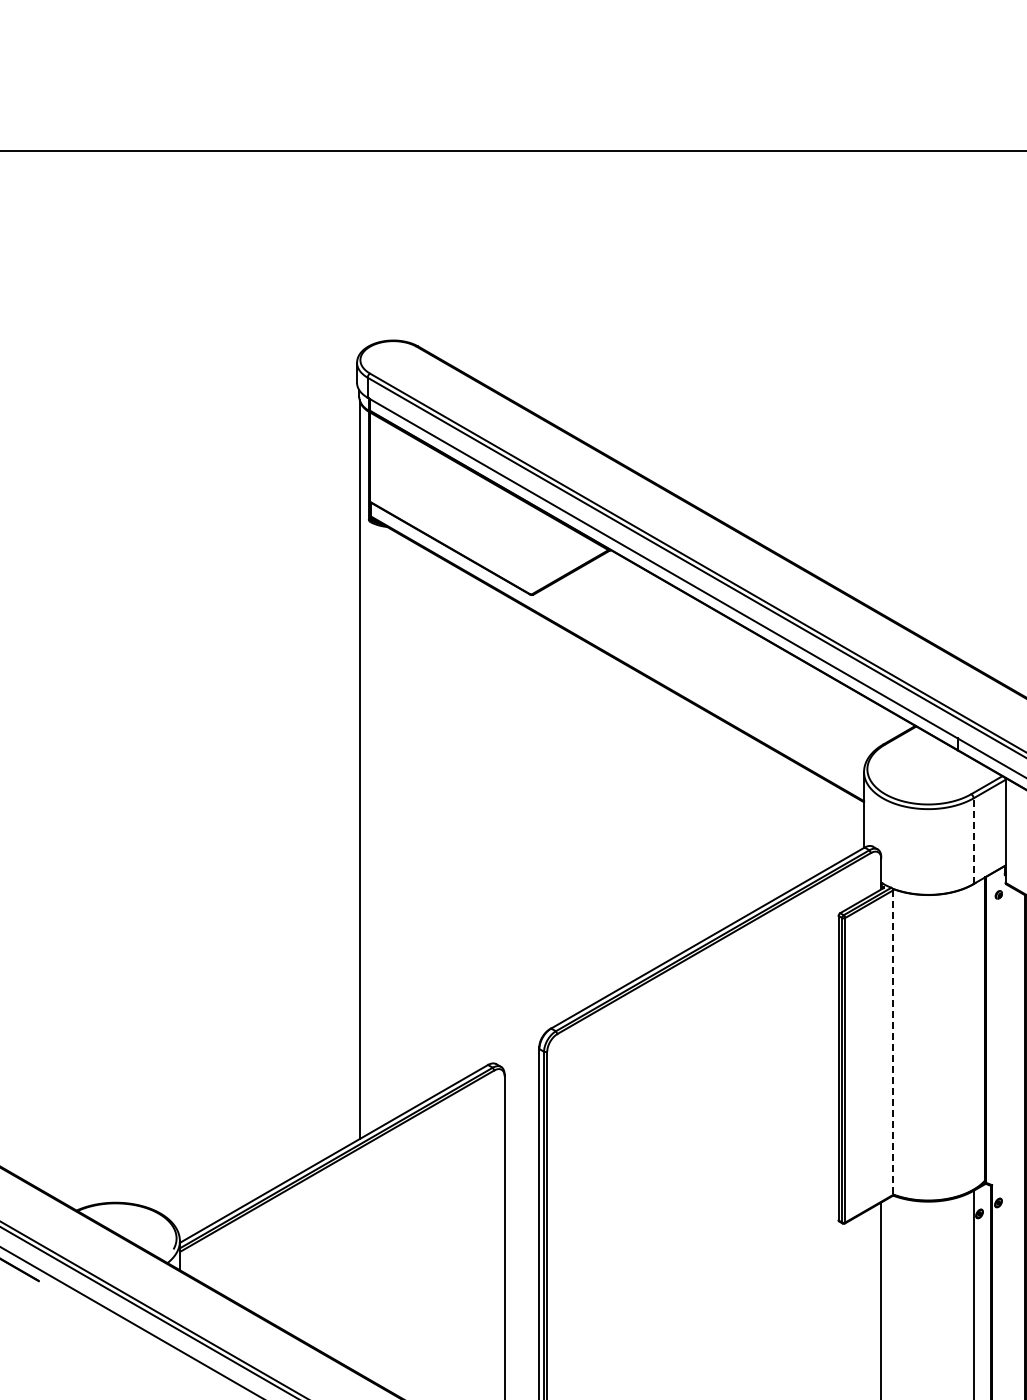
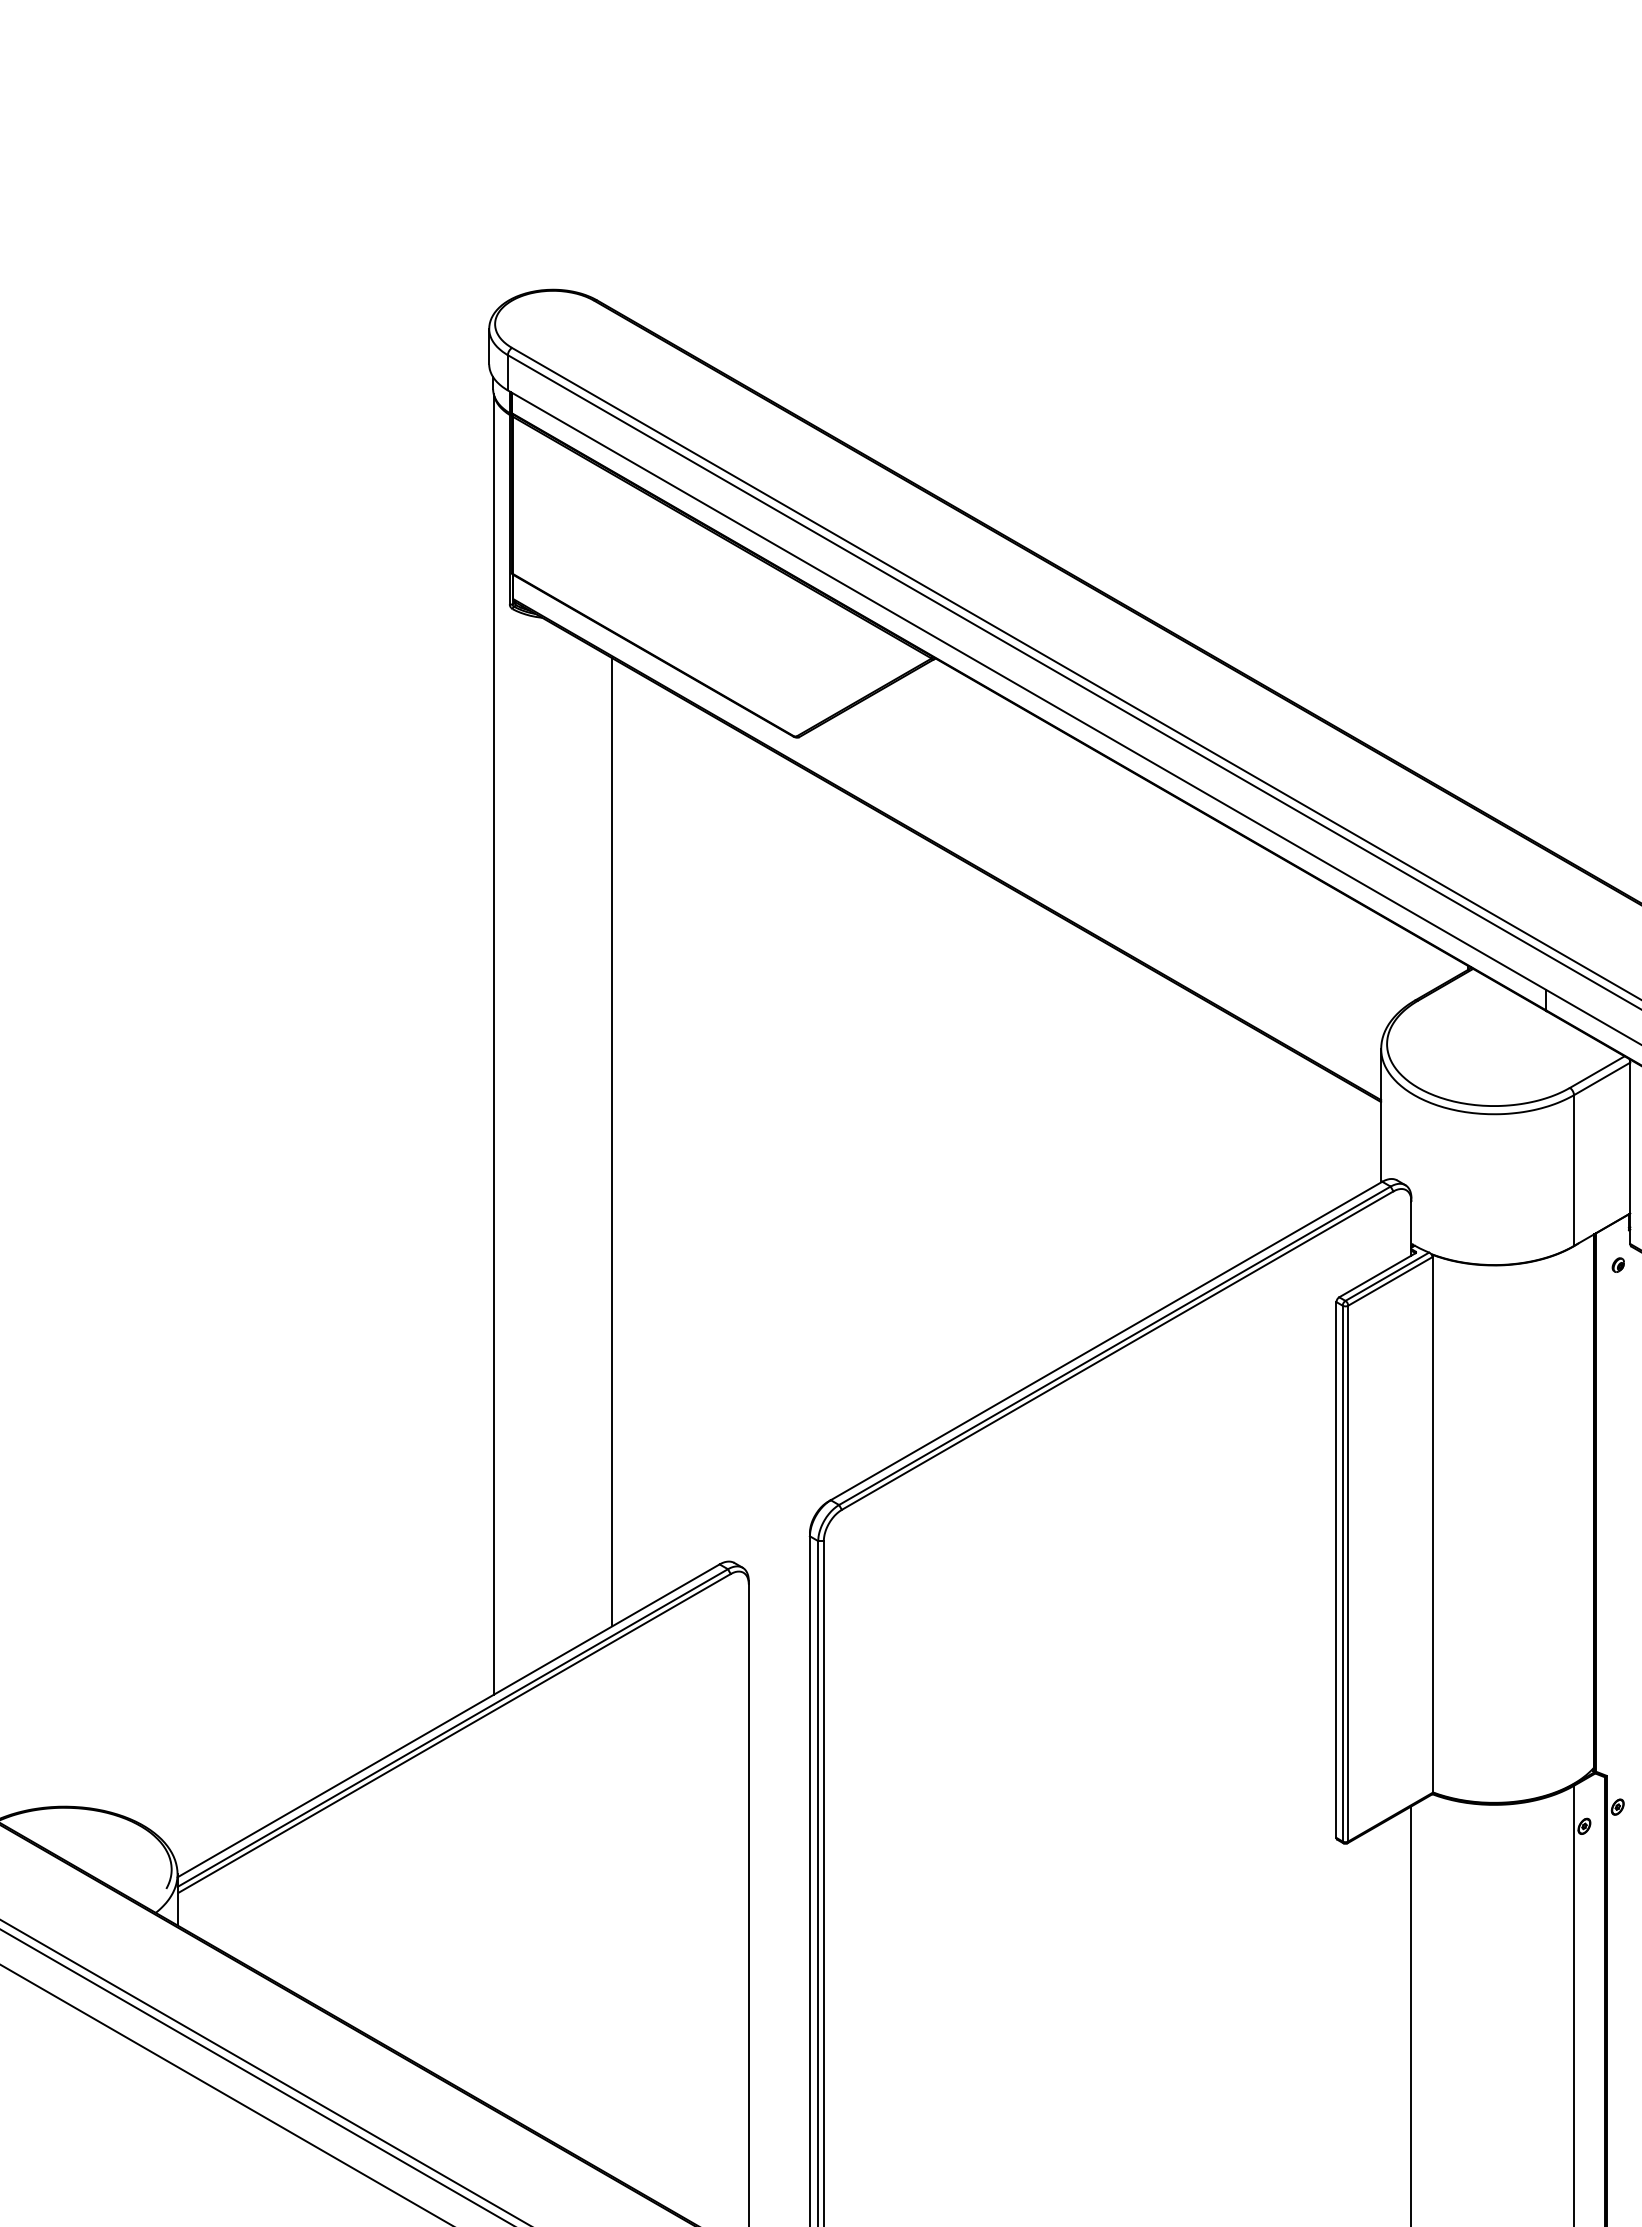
line: (427, 824) -> (613, 1141), added
line: (973, 841) -> (1573, 1171), dashed -> solid
line: (893, 1043) -> (1433, 1526), dashed -> solid

